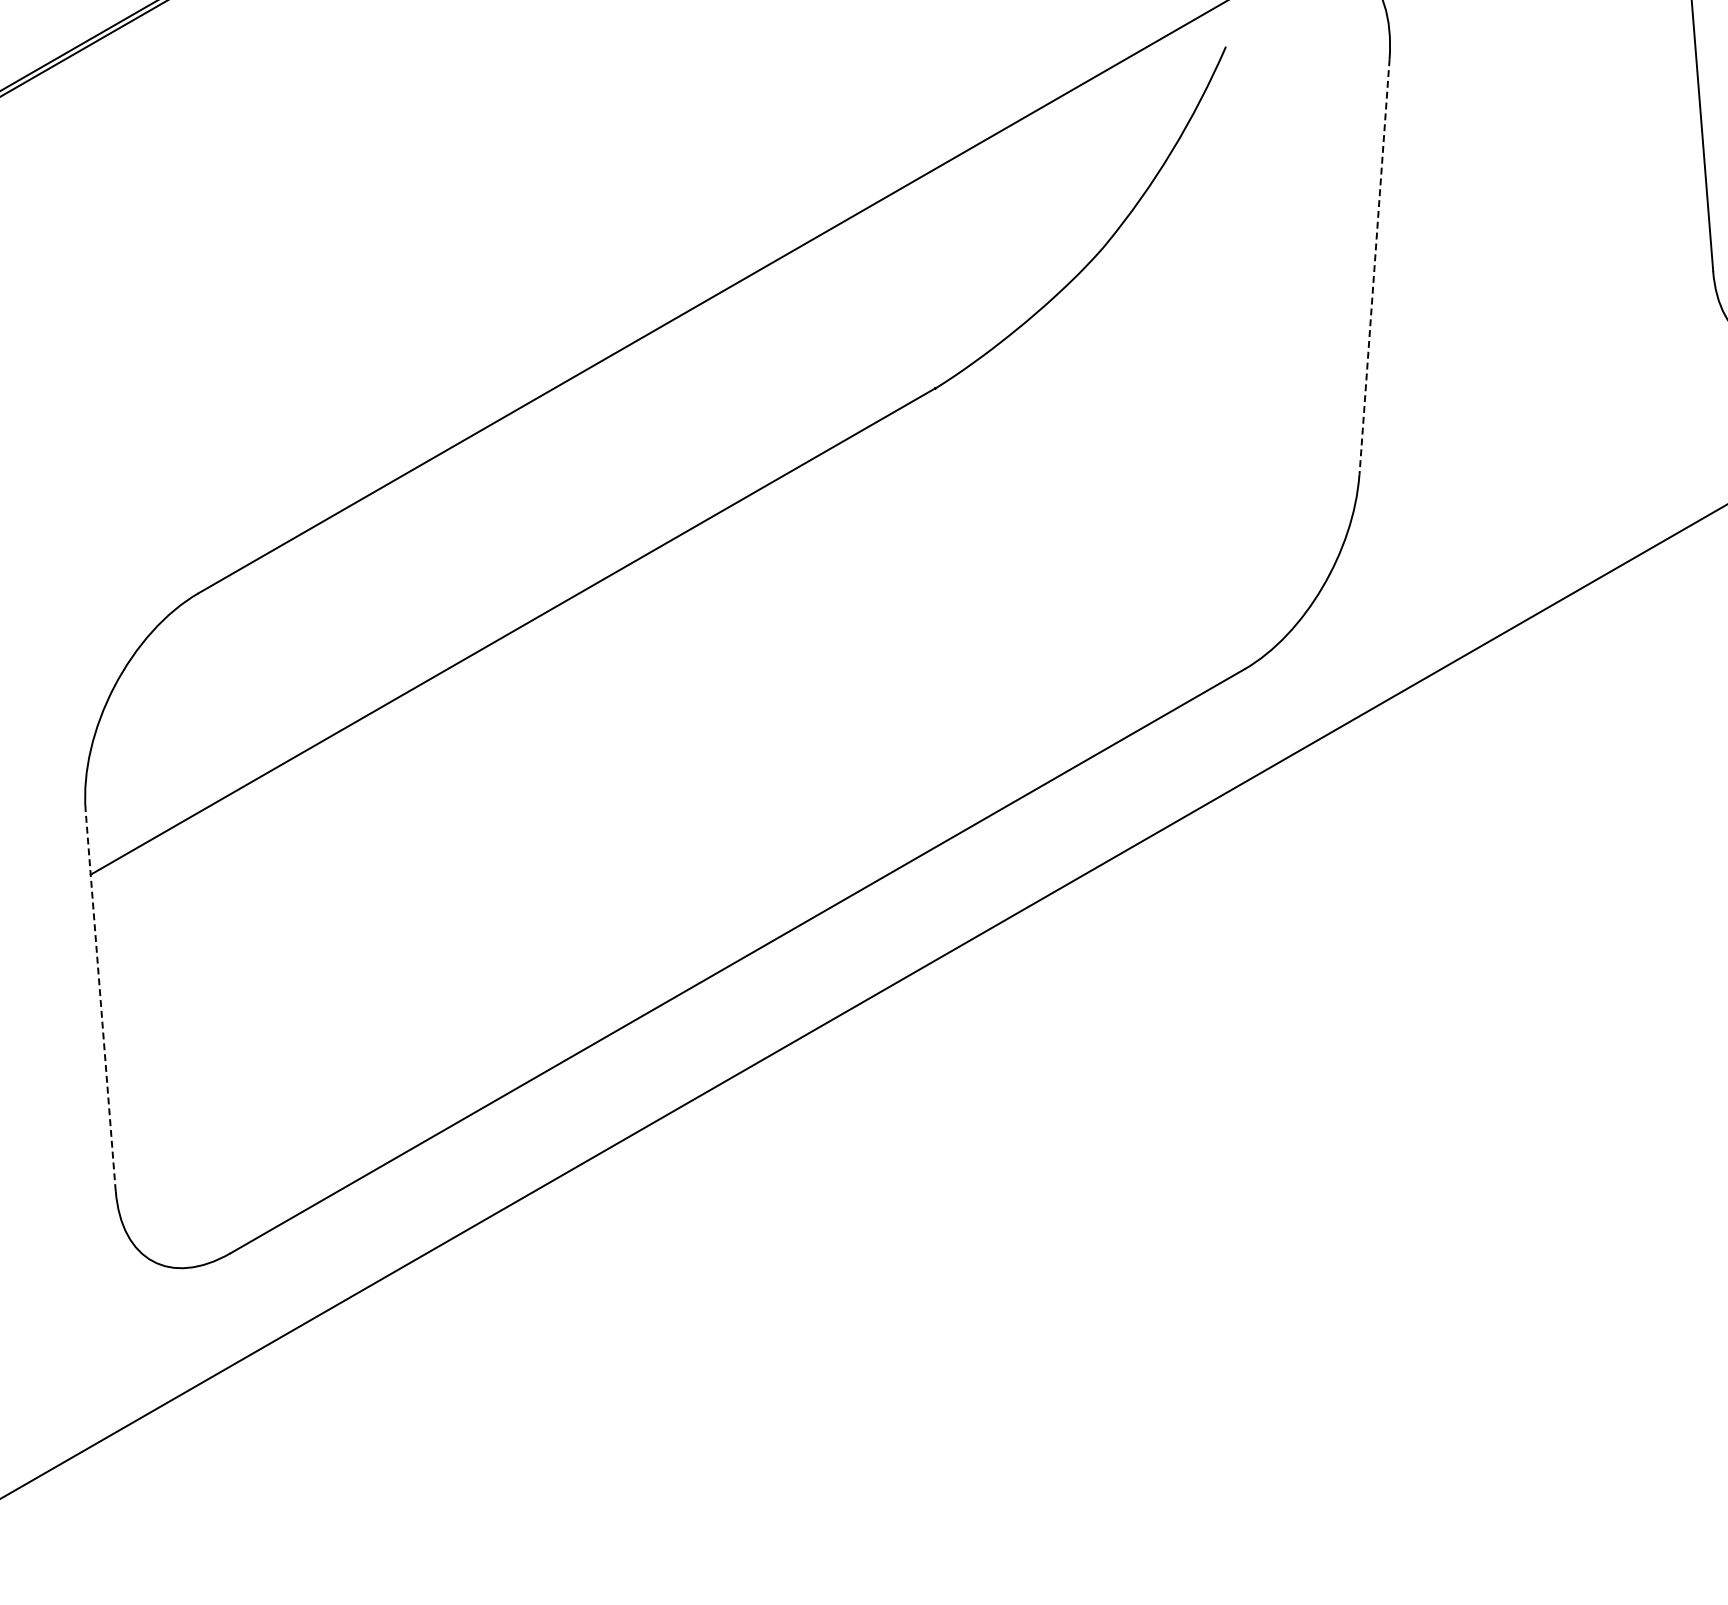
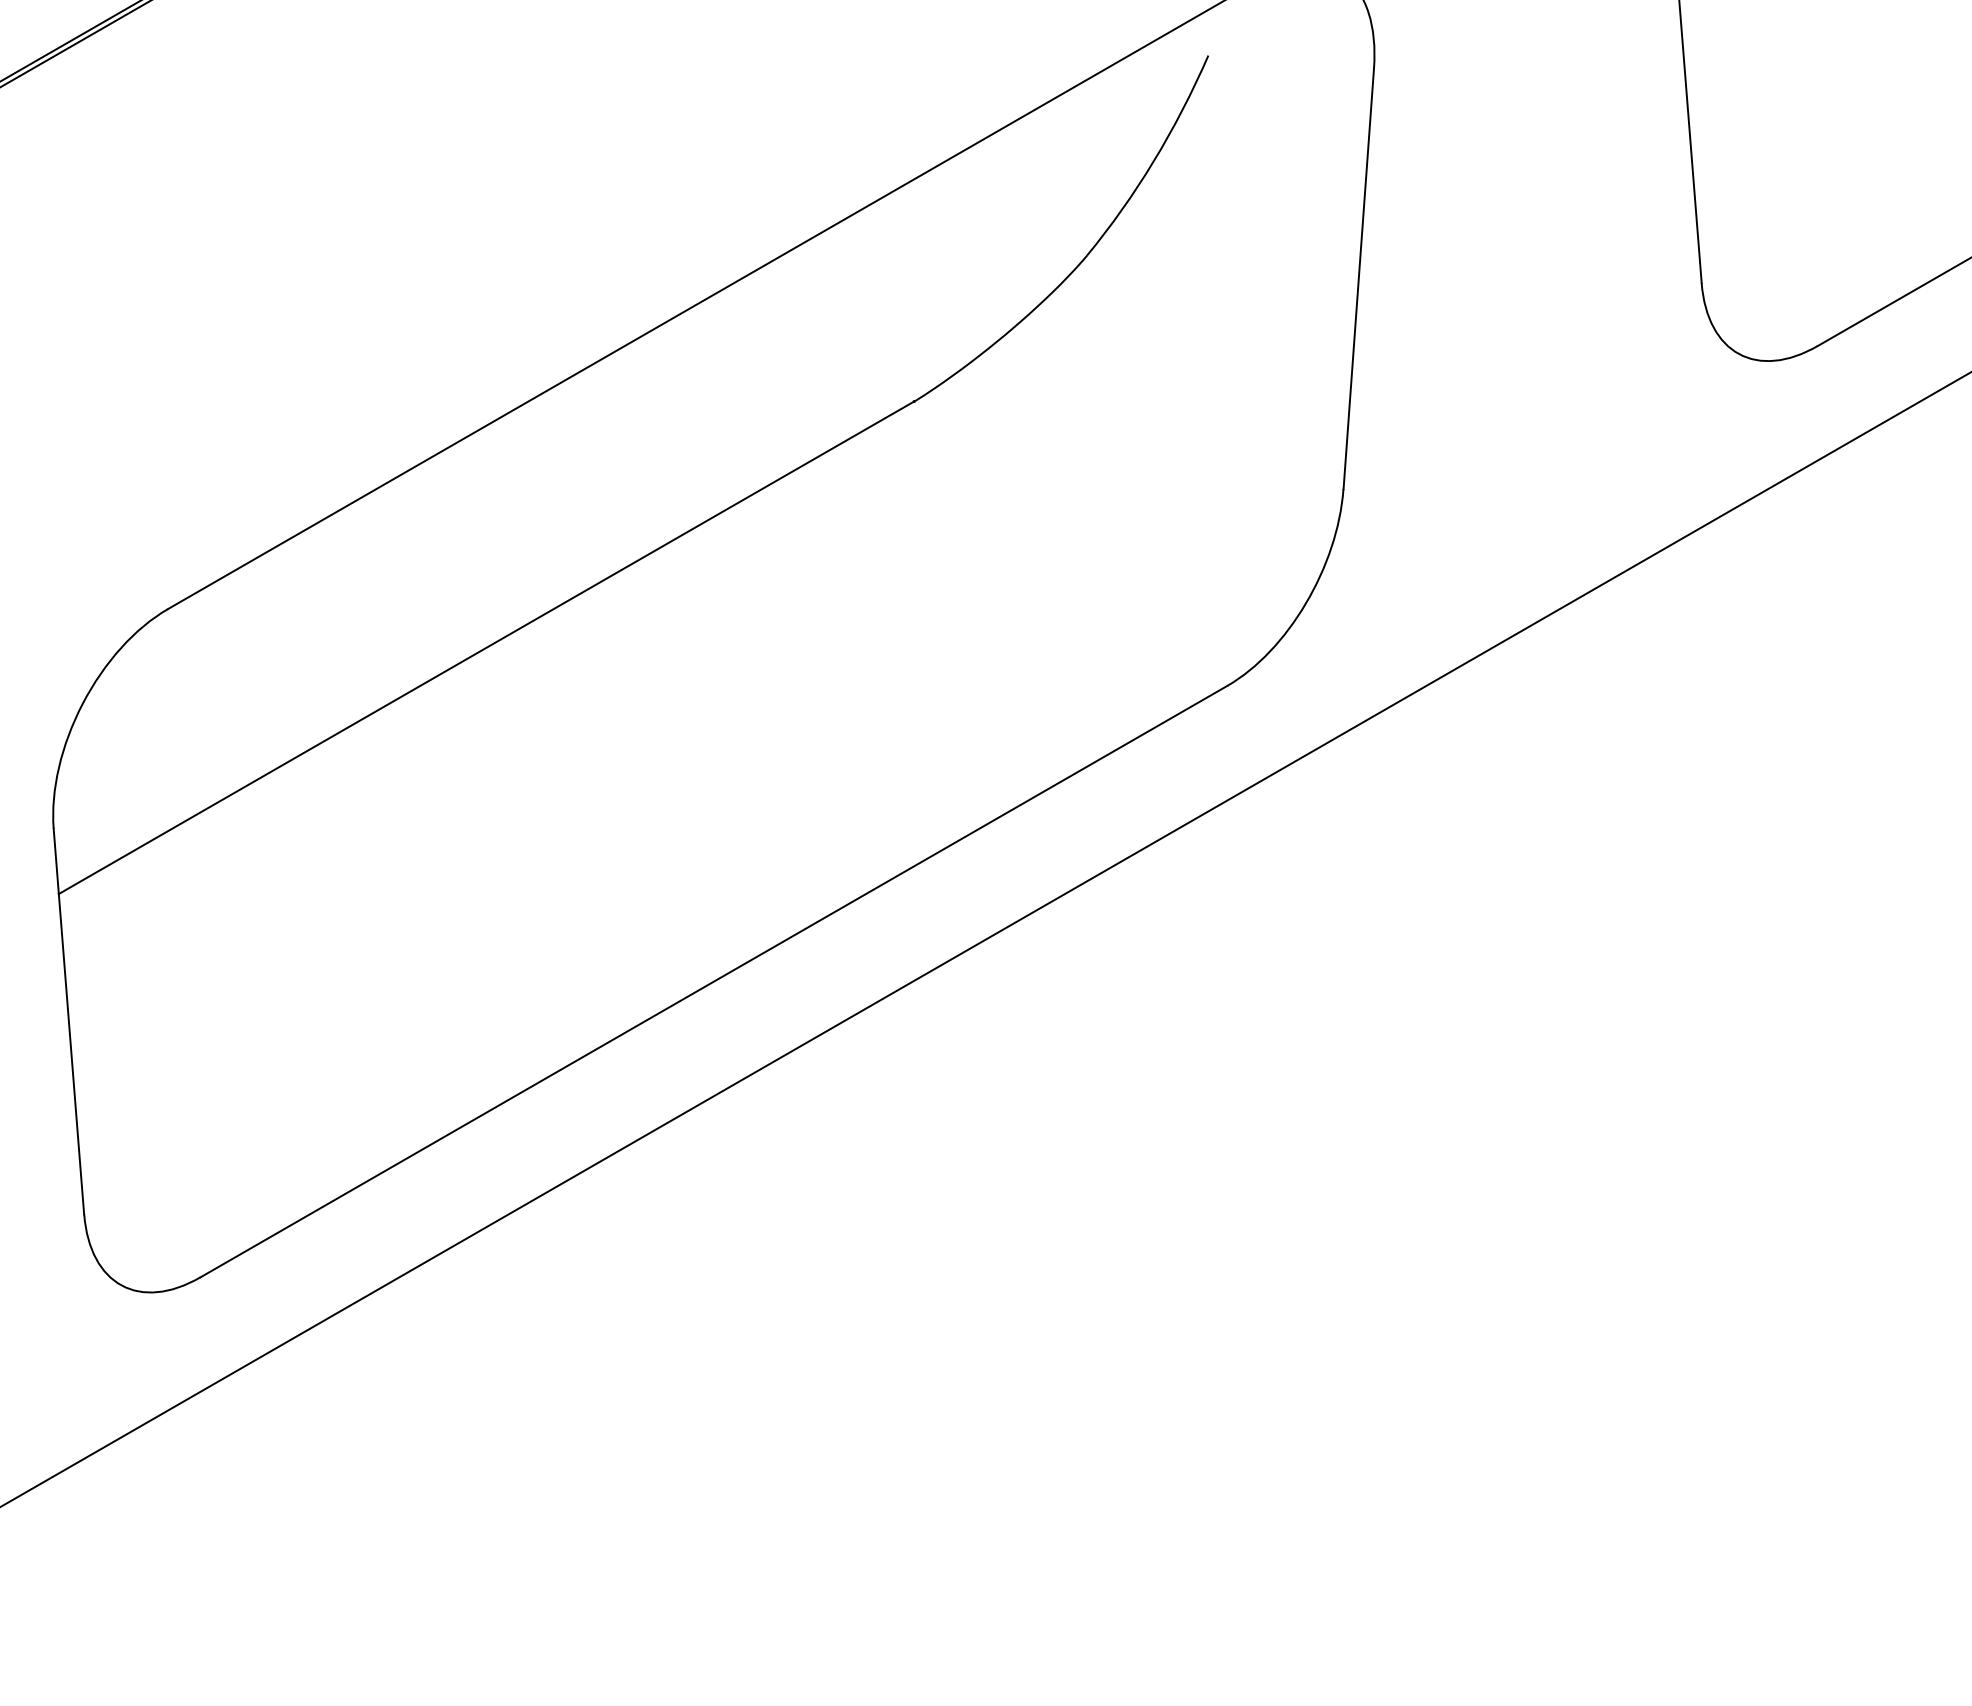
line: (1374, 266) -> (1358, 278), dashed -> solid
line: (100, 1000) -> (68, 1021), dashed -> solid

